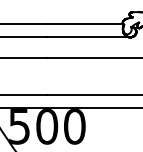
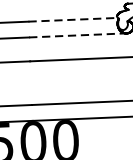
line: (85, 23) -> (73, 19), solid -> dashed
line: (88, 37) -> (77, 35), solid -> dashed

